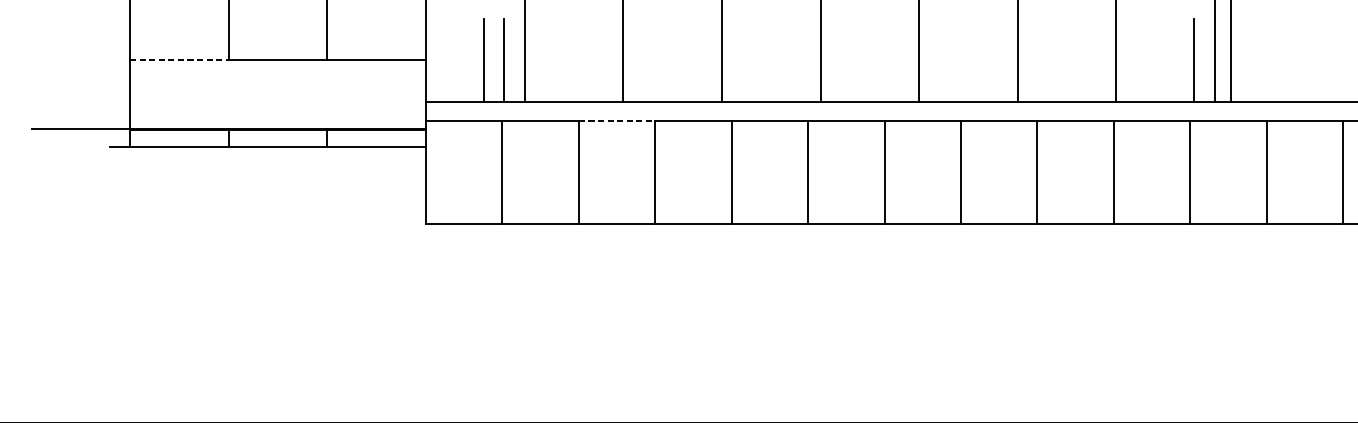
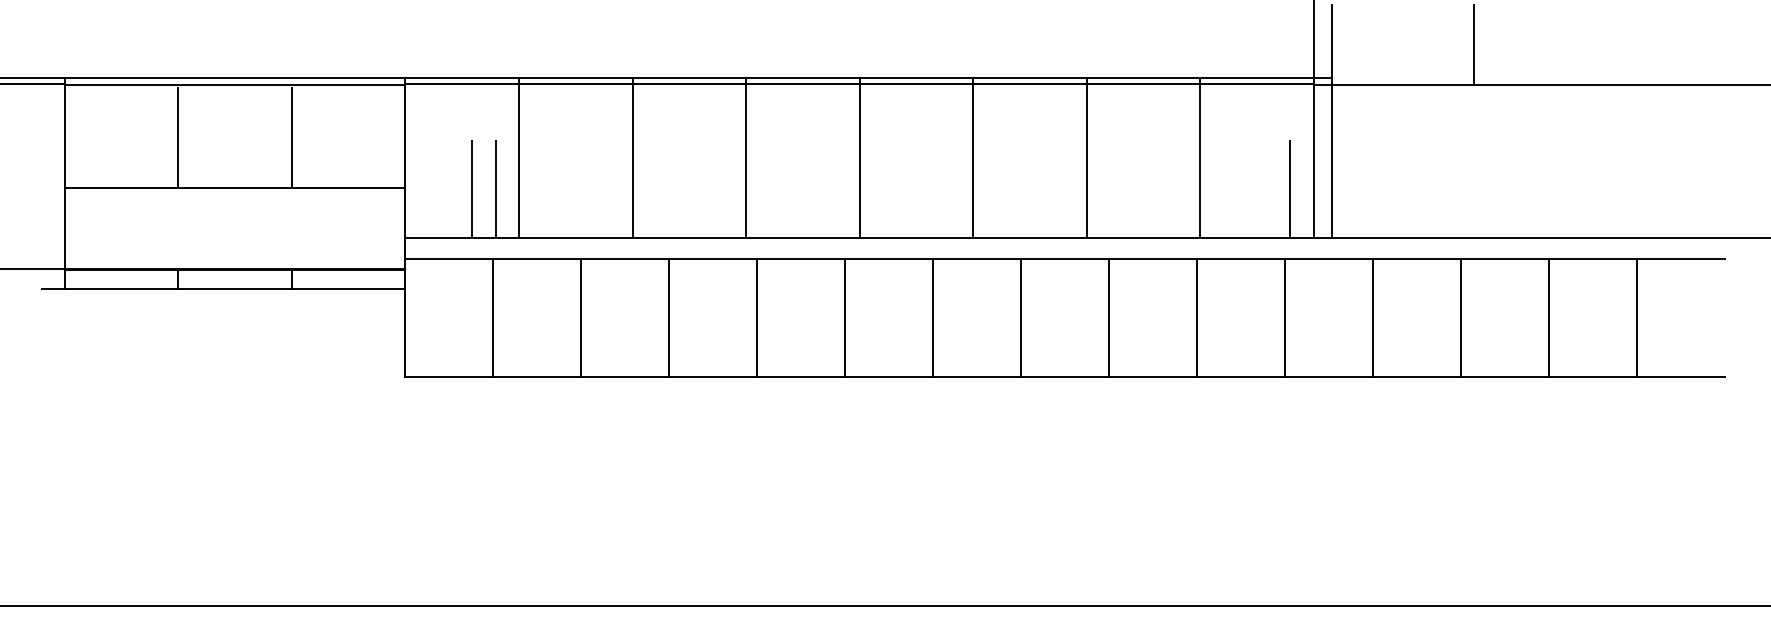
line: (179, 59) -> (121, 188), dashed -> solid
line: (617, 121) -> (625, 259), dashed -> solid

